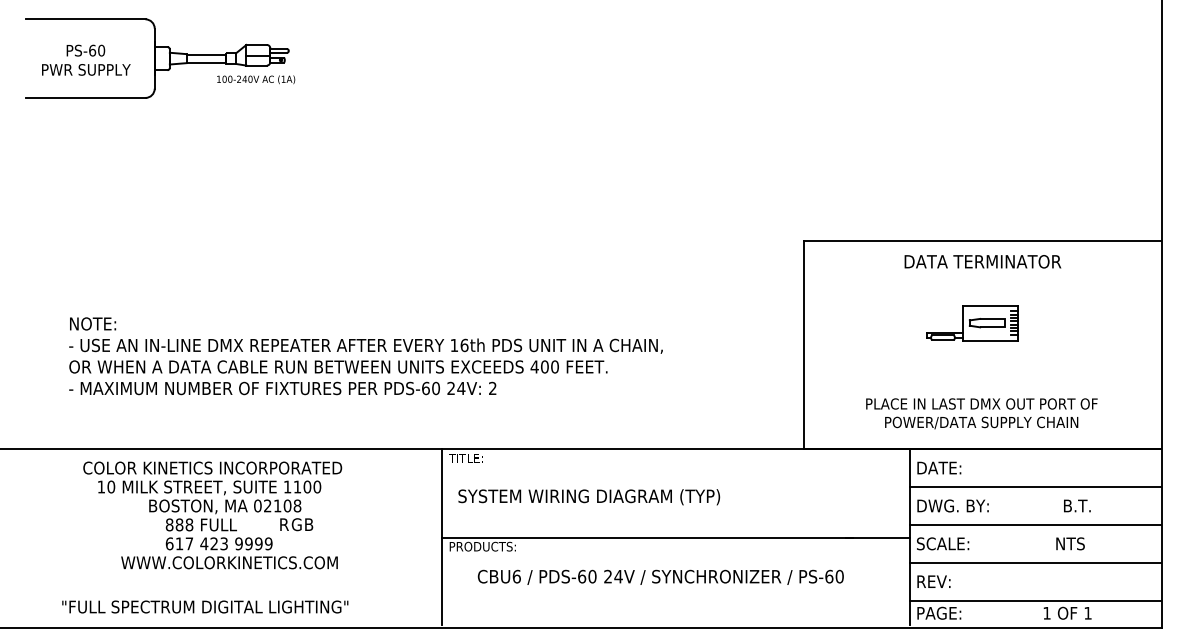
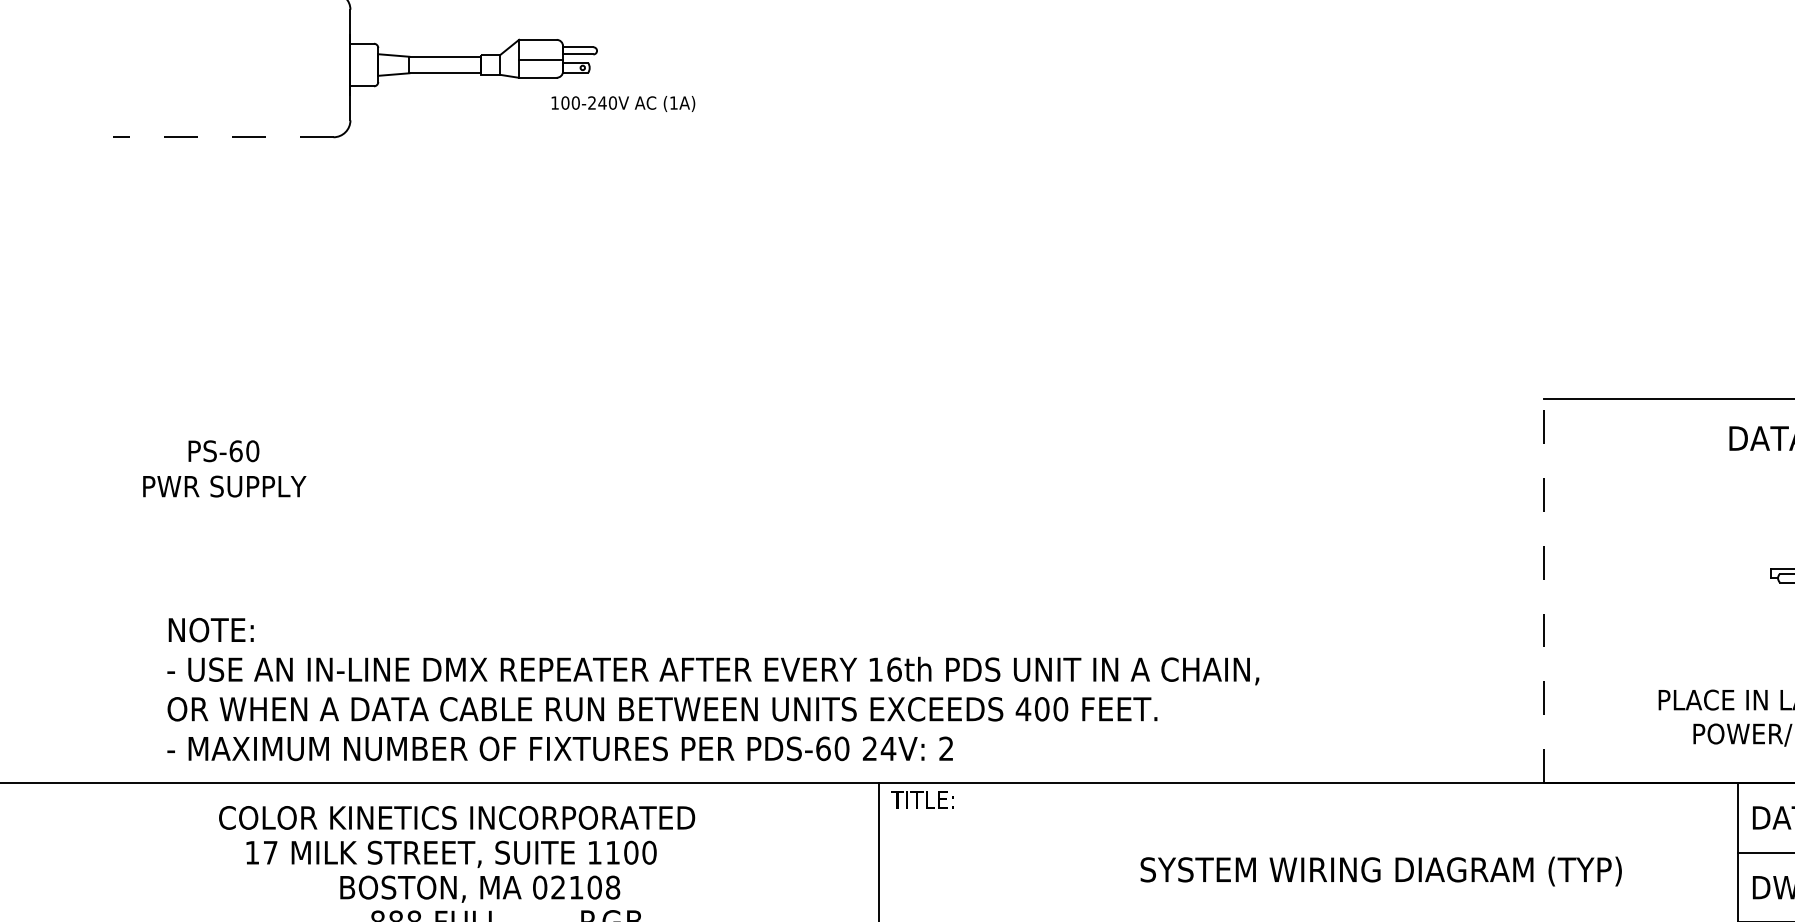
text: (86, 59) -> (224, 467), moved
text: (256, 79) -> (624, 103), moved
line: (85, 97) -> (223, 136), solid -> dashed
line: (803, 344) -> (1543, 590), solid -> dashed
text: (365, 356) -> (712, 689), moved
text: (111, 486) -> (270, 851), 10 -> 17
text: (589, 497) -> (1381, 872), moved

